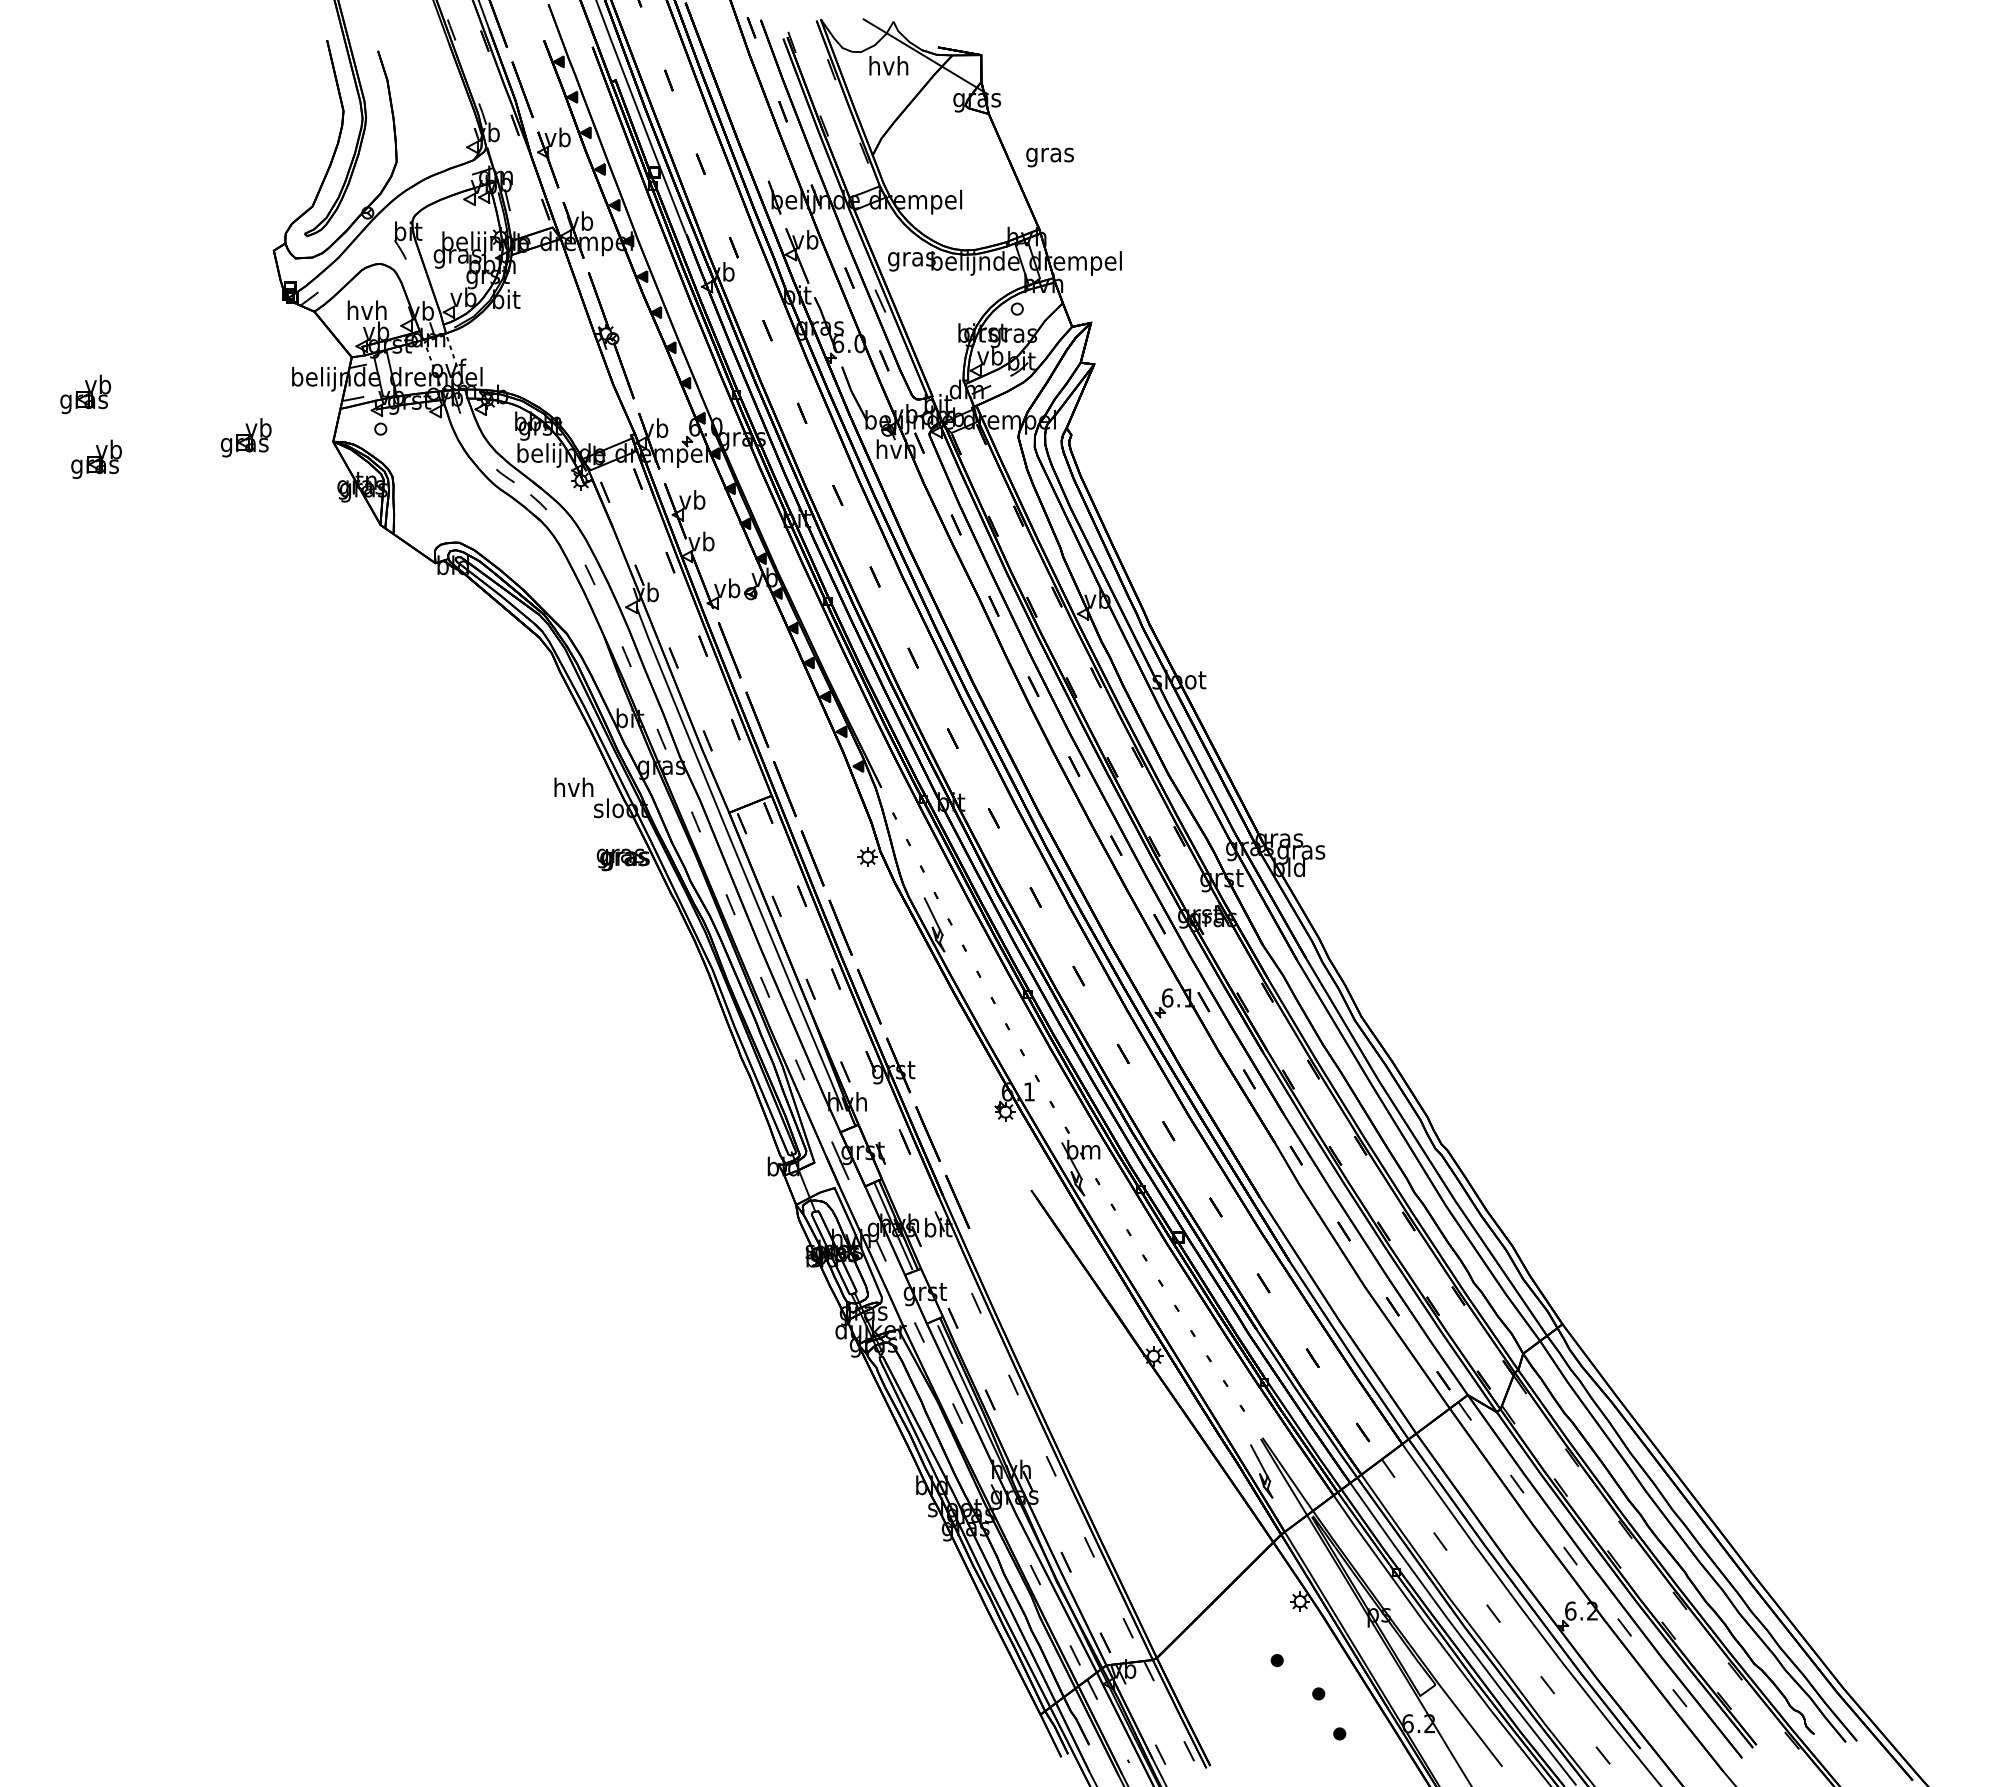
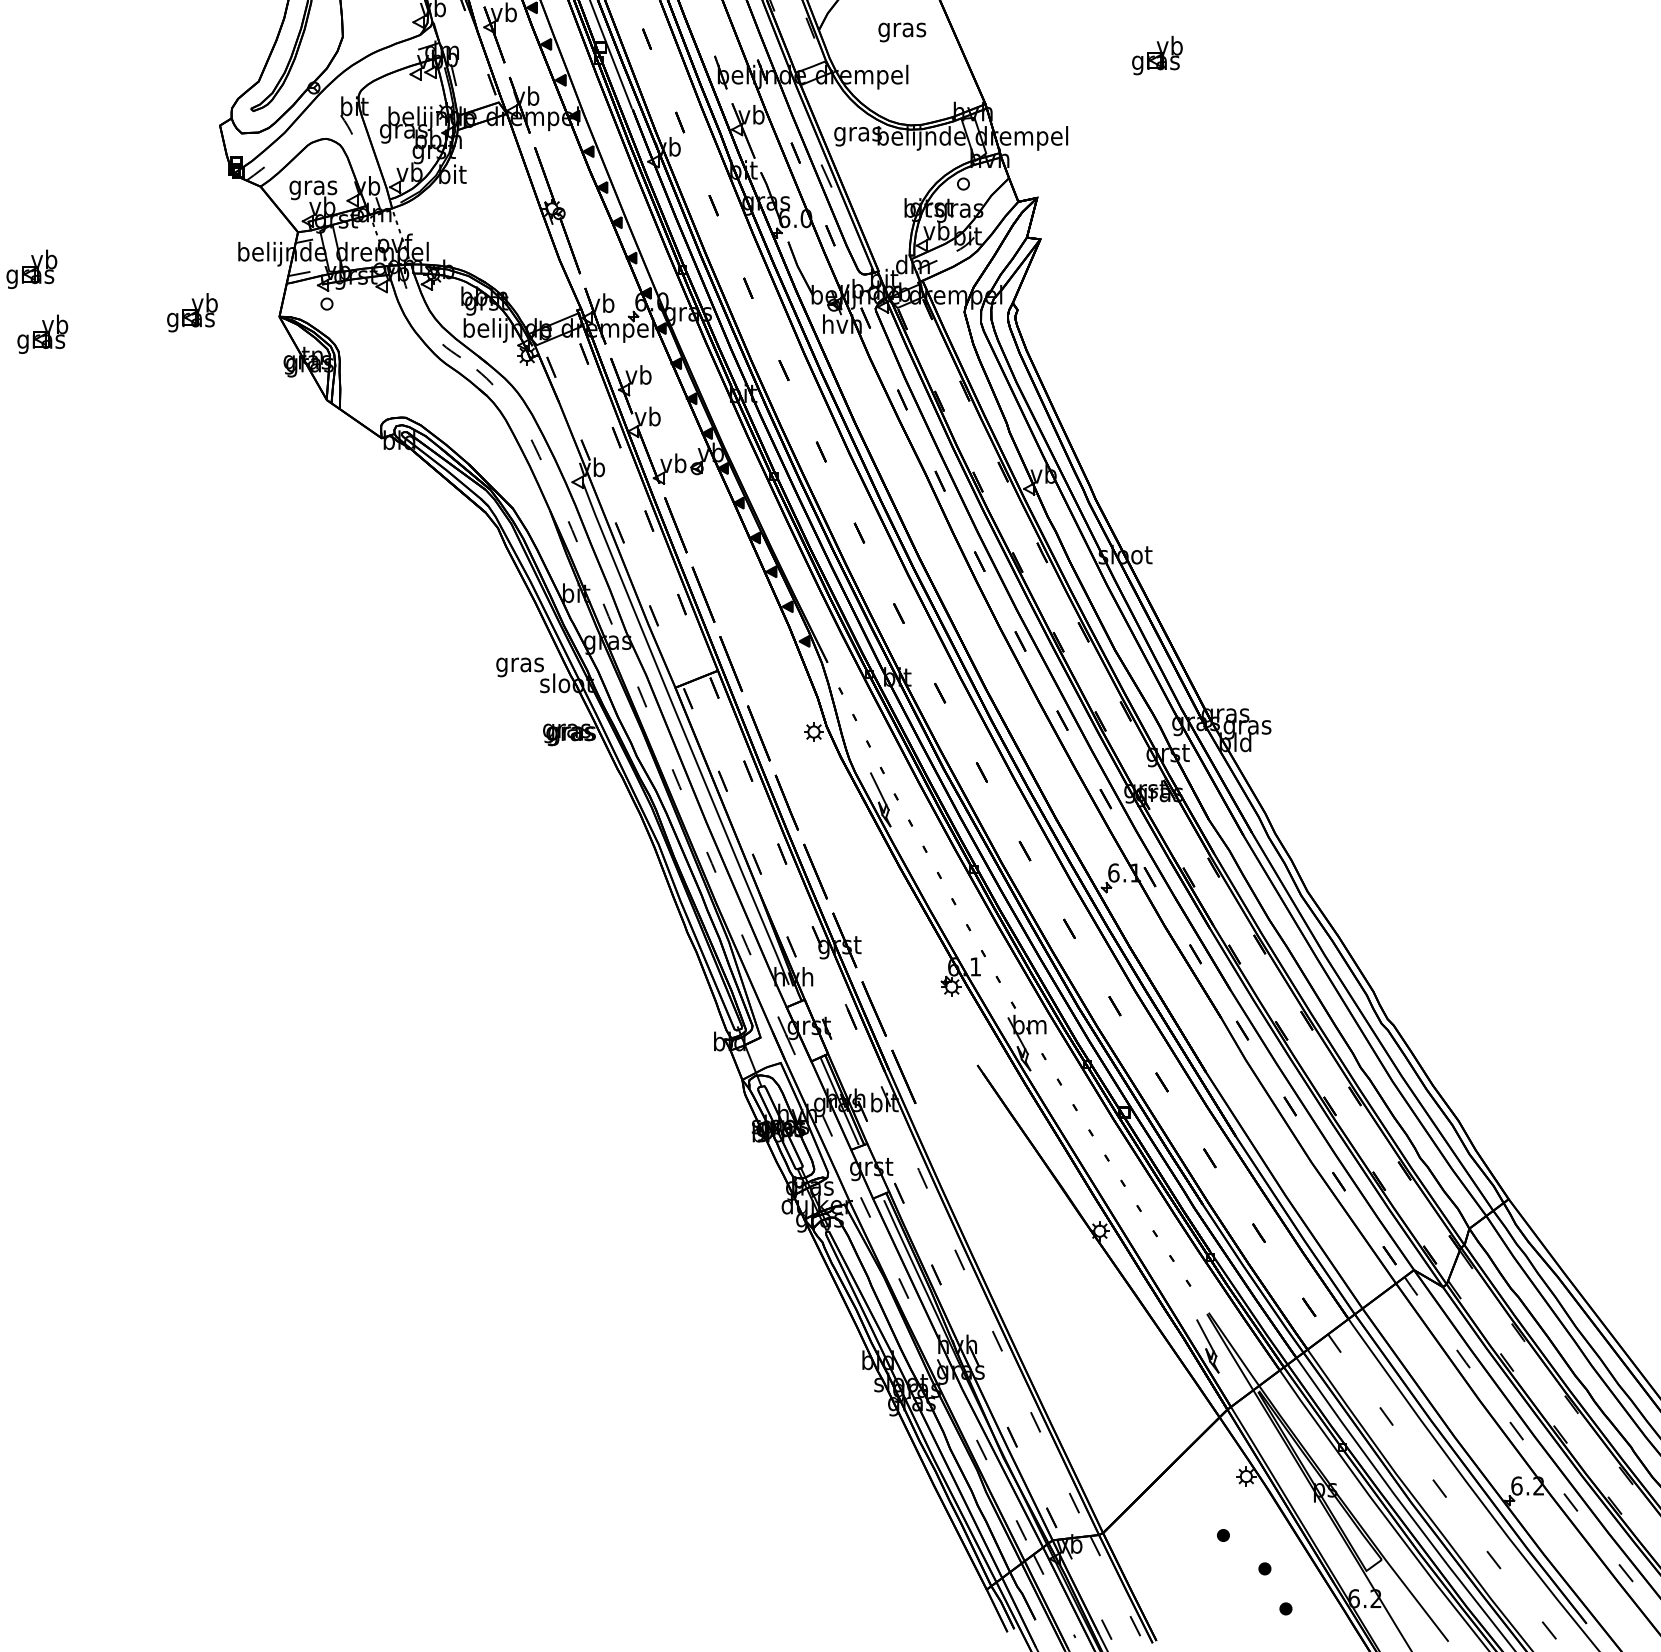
text: (1049, 157) -> (901, 32), moved
part: (1210, 180) -> (1156, 55), added
text: (366, 312) -> (312, 187), hvh -> gras
text: (573, 789) -> (519, 664), hvh -> gras

